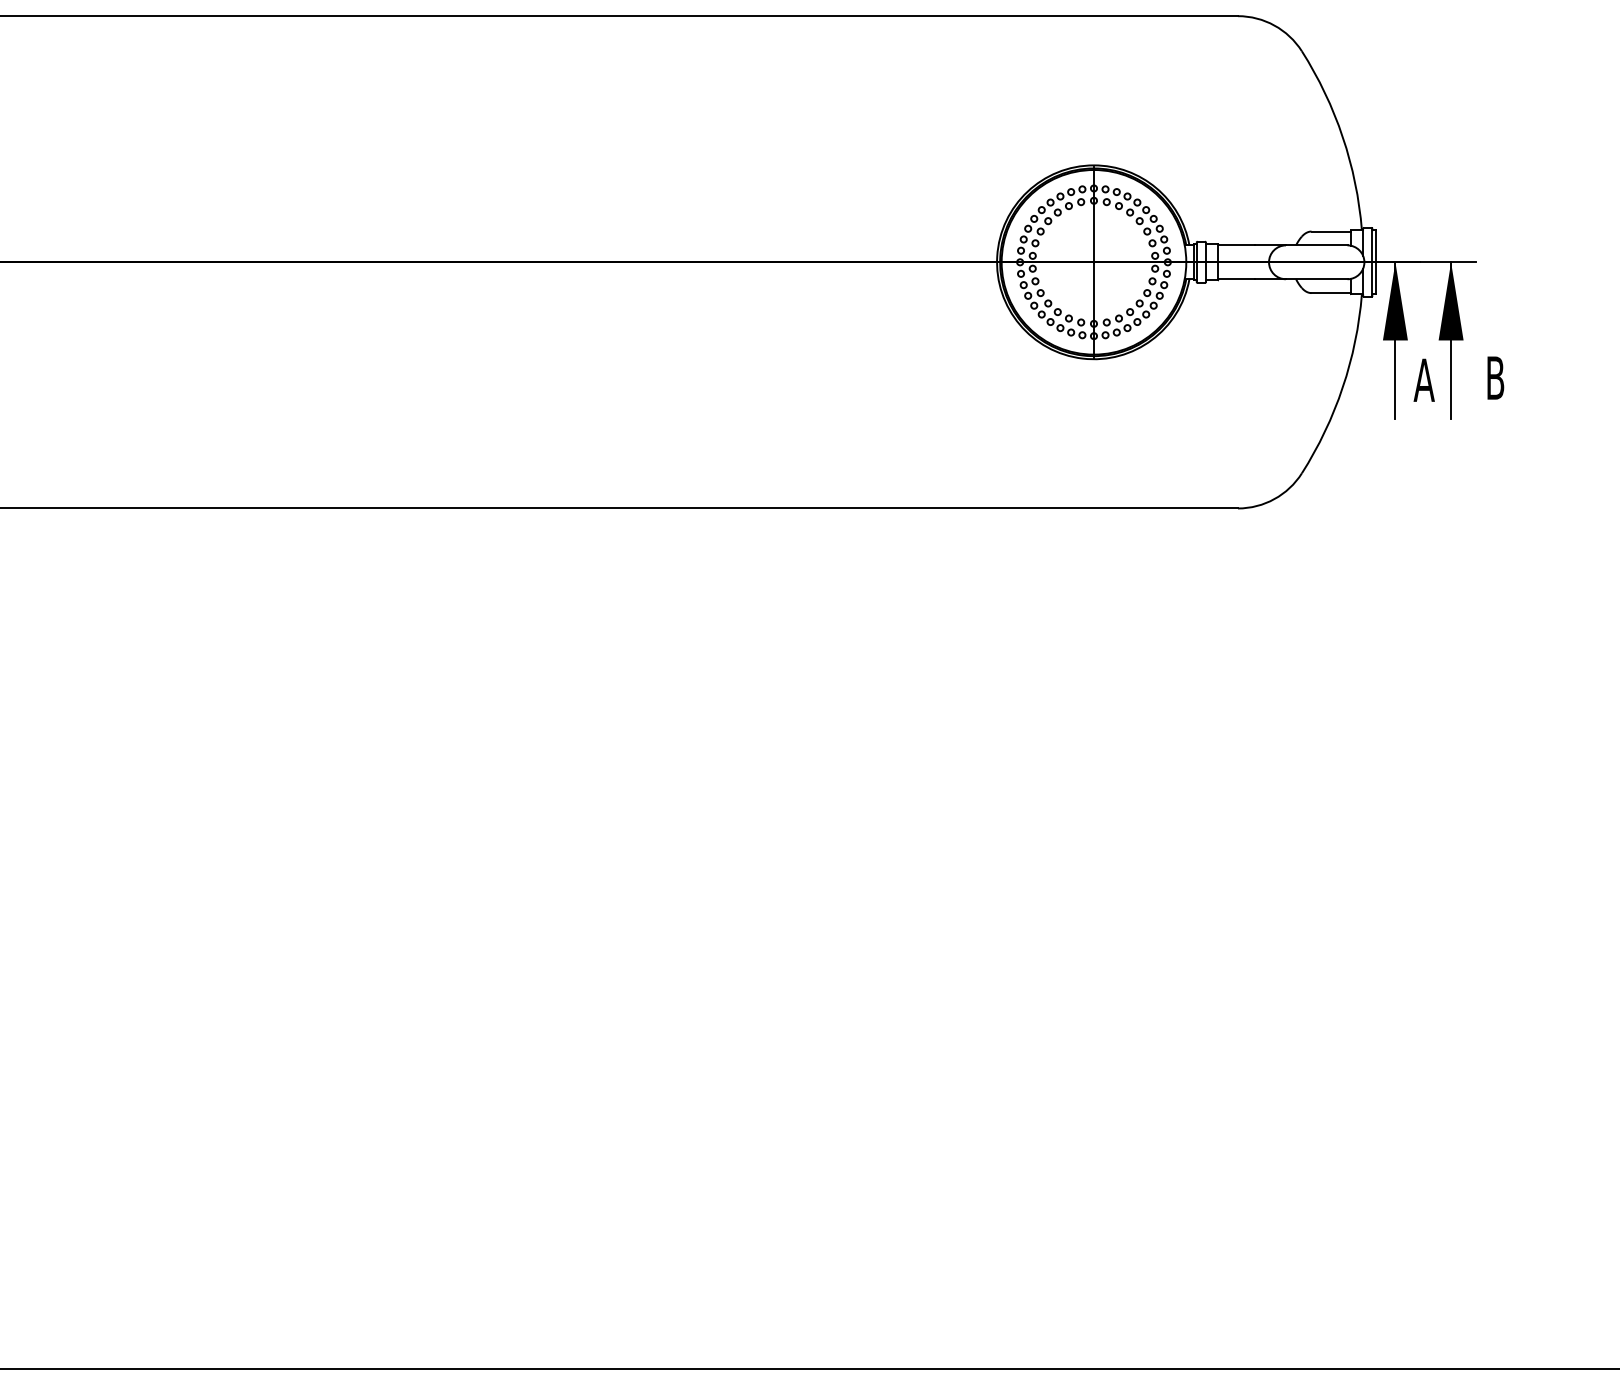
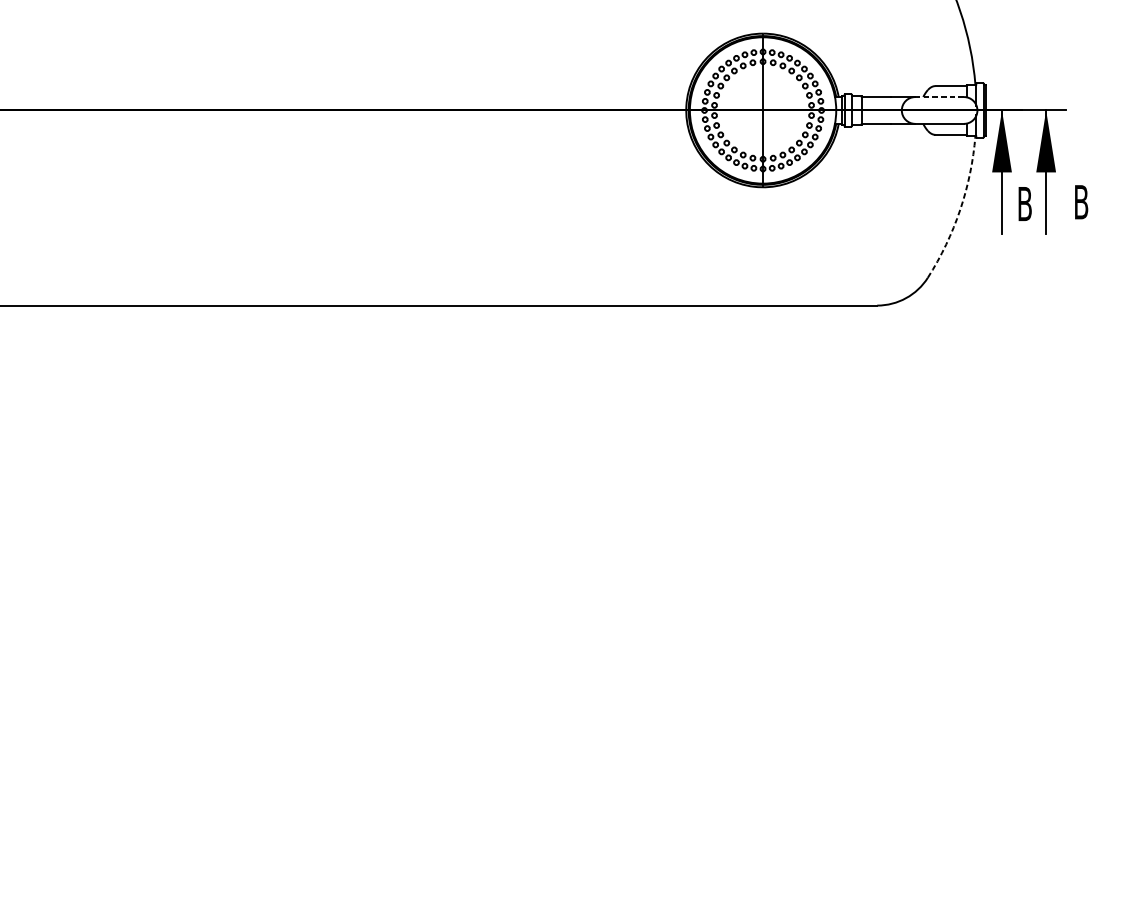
line: (1316, 245) -> (939, 97), solid -> dashed
text: (1423, 379) -> (1024, 203), A -> B
arc: (1342, 387) -> (960, 209), solid -> dashed

